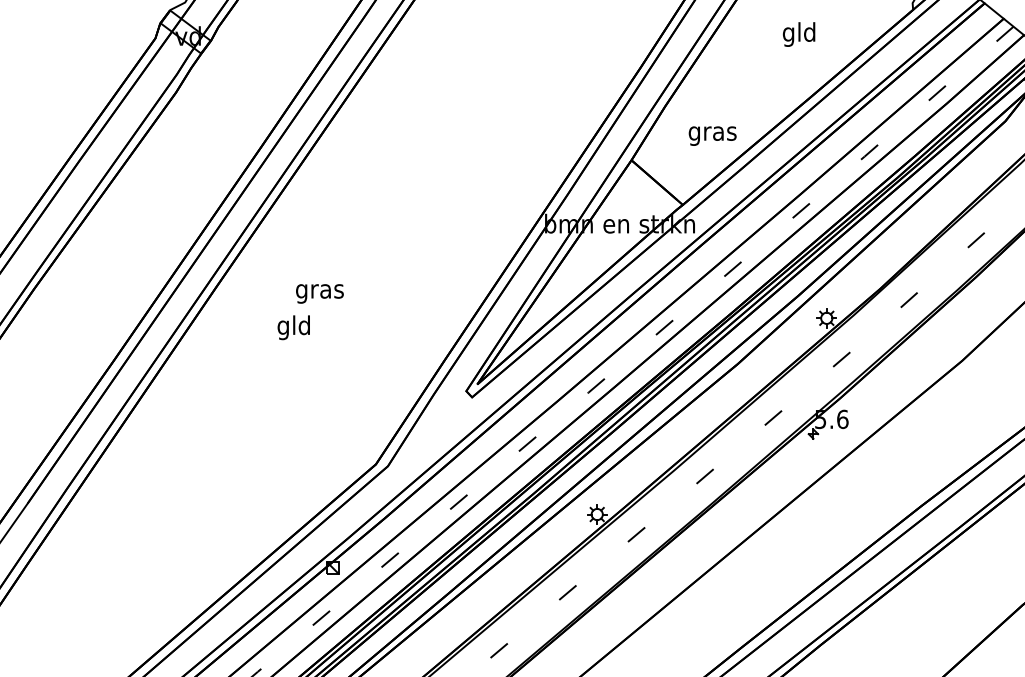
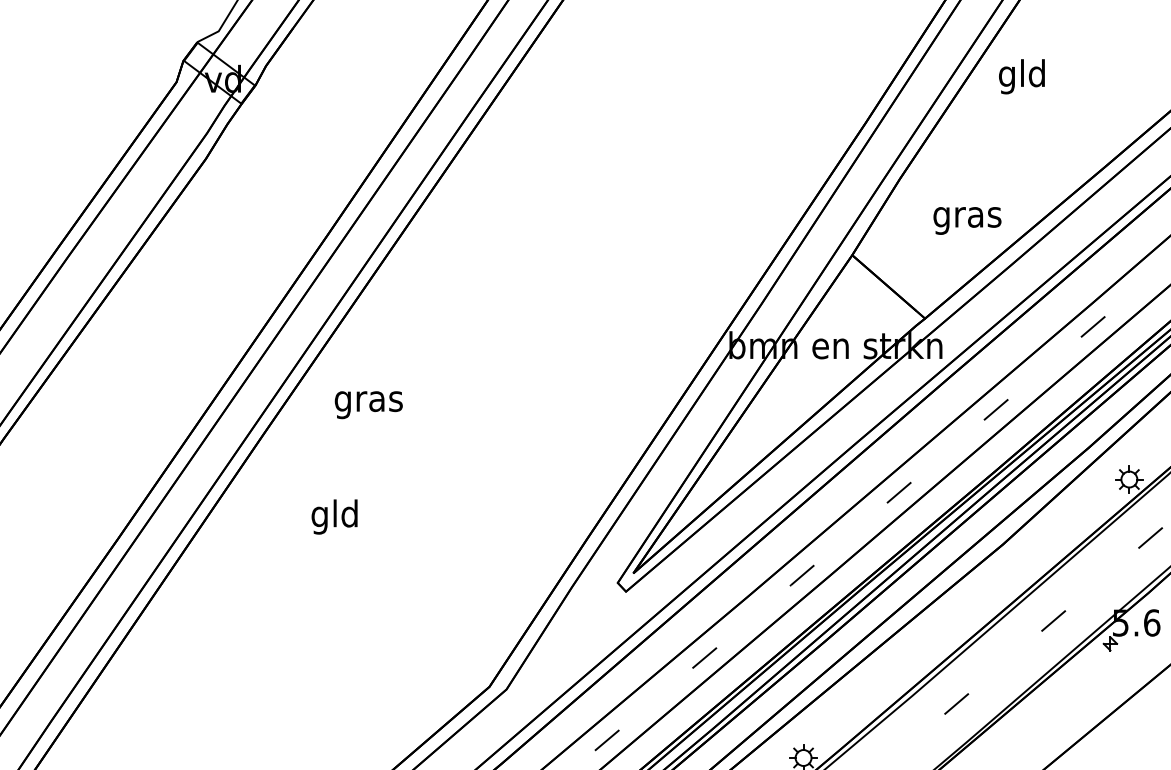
text: (799, 34) -> (1022, 76), moved
text: (319, 293) -> (368, 404), moved
text: (293, 327) -> (334, 516), moved

